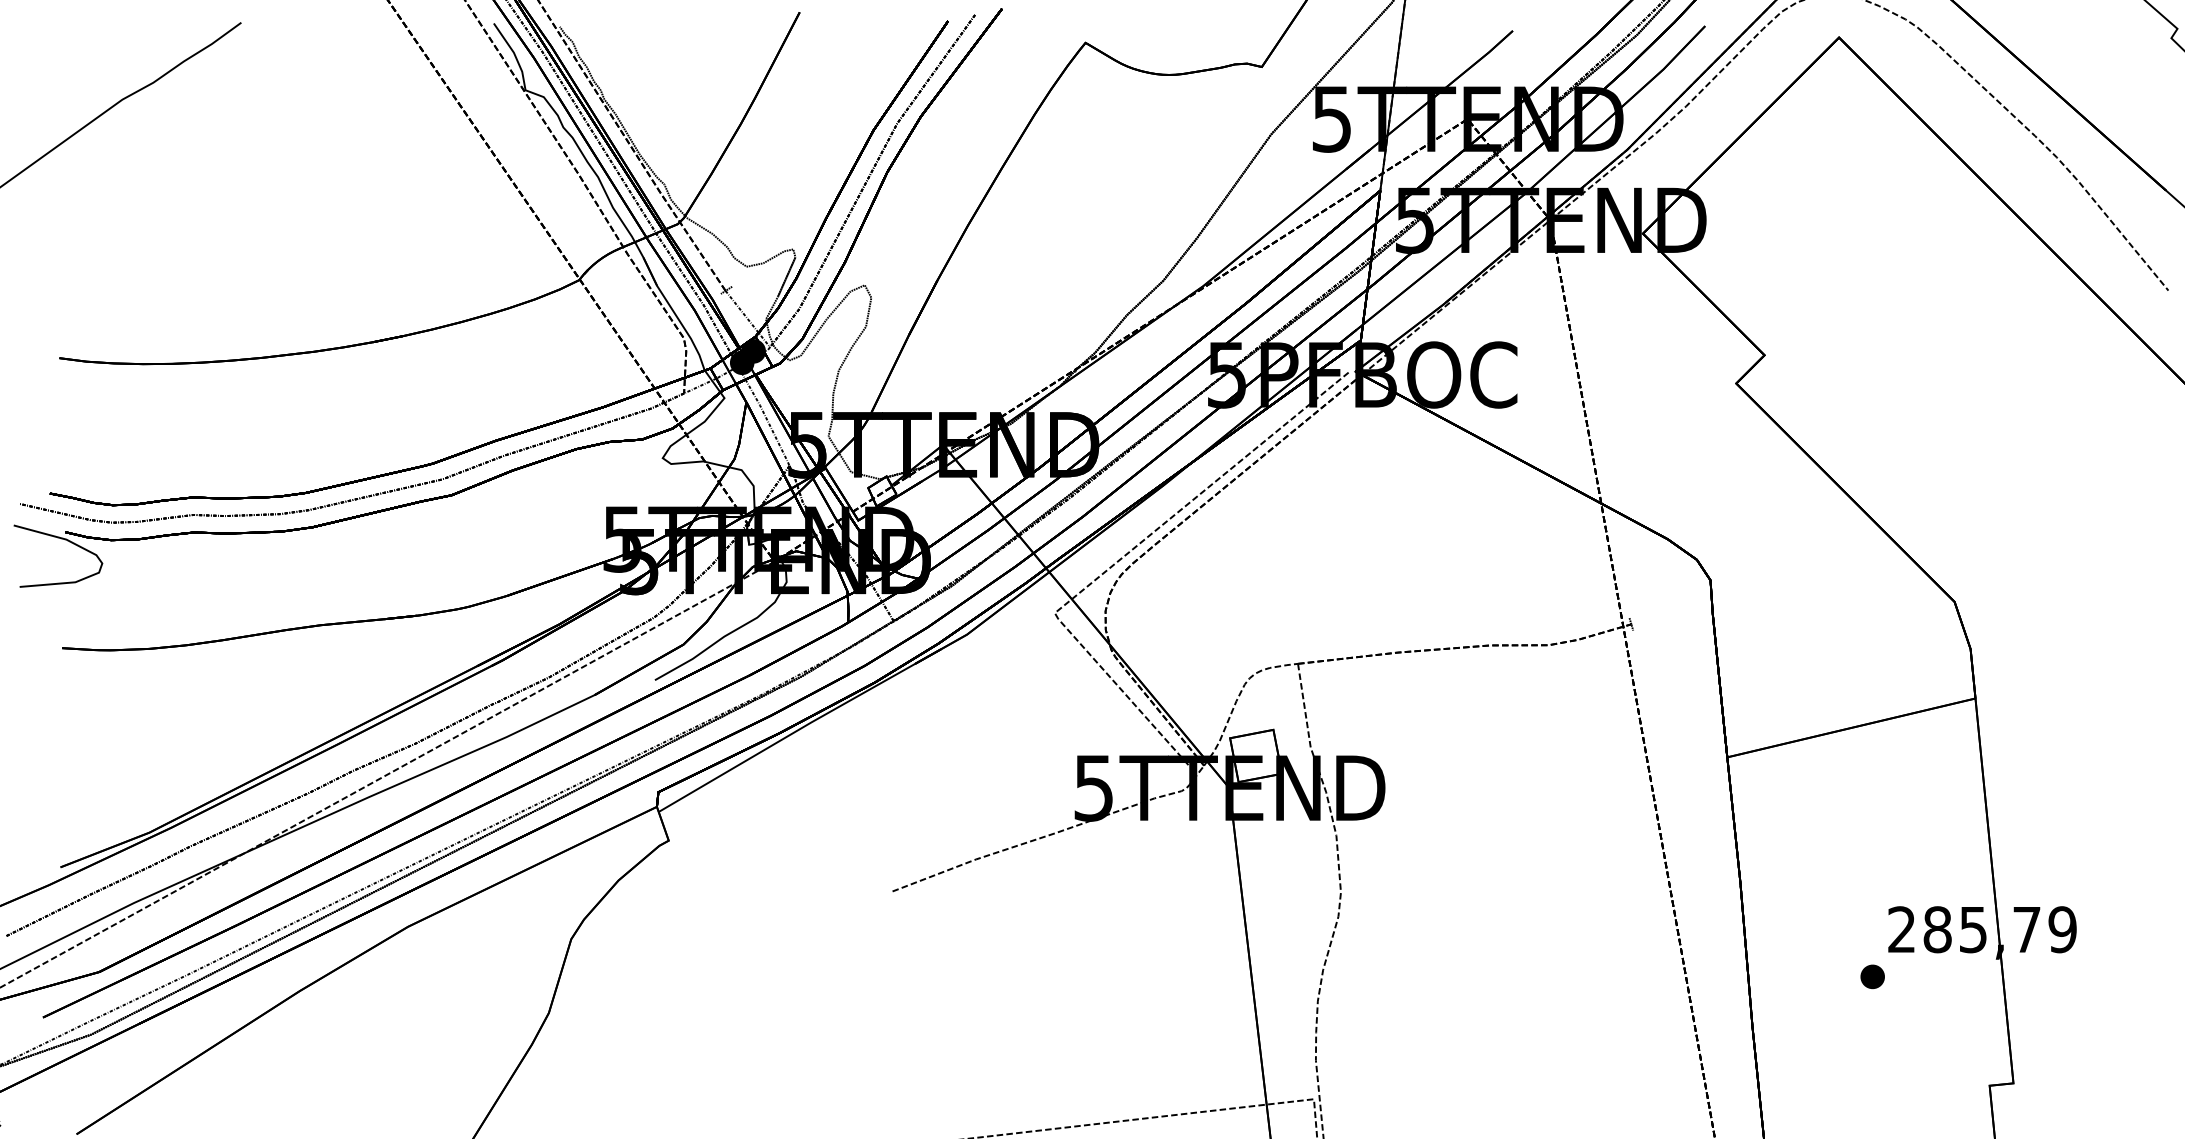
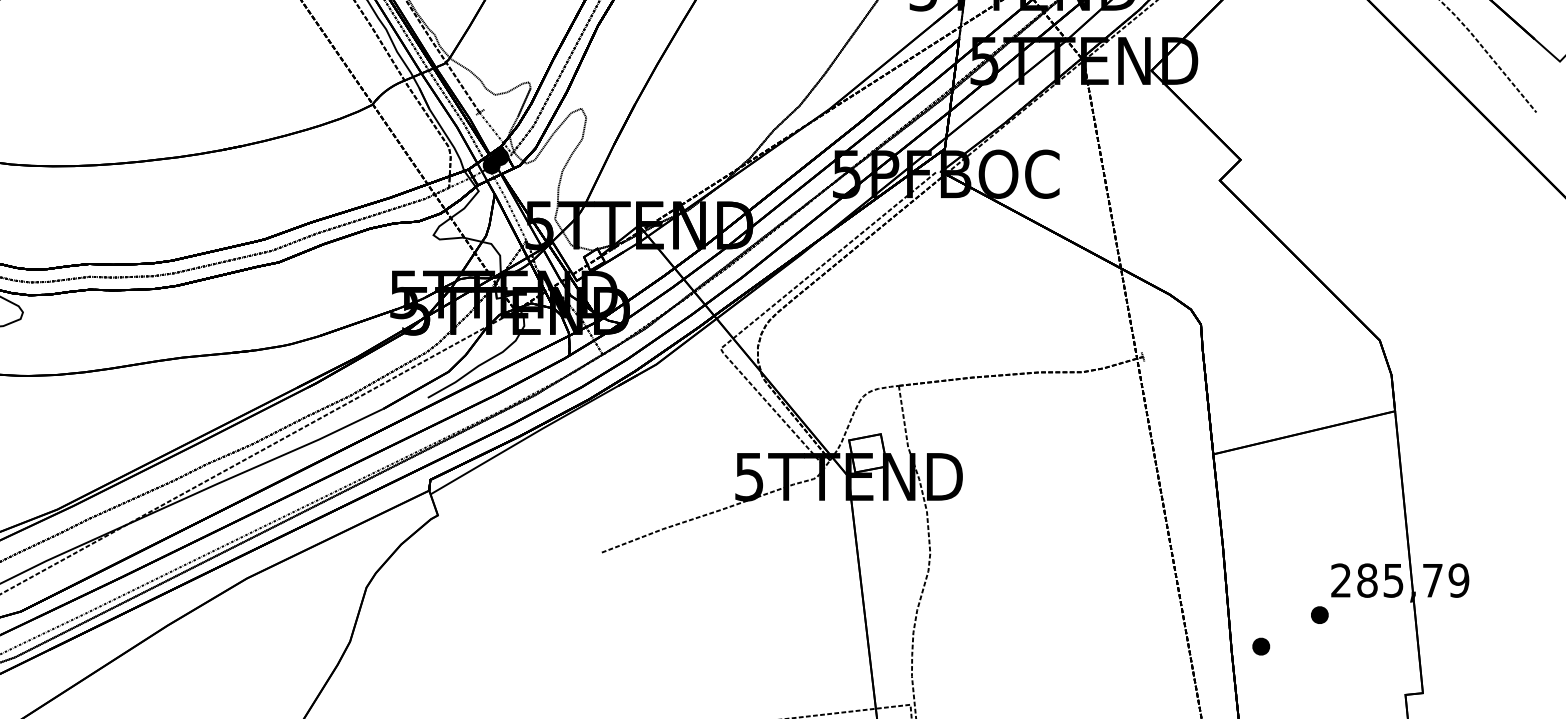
part: (1792, 1019) -> (1261, 646), added

